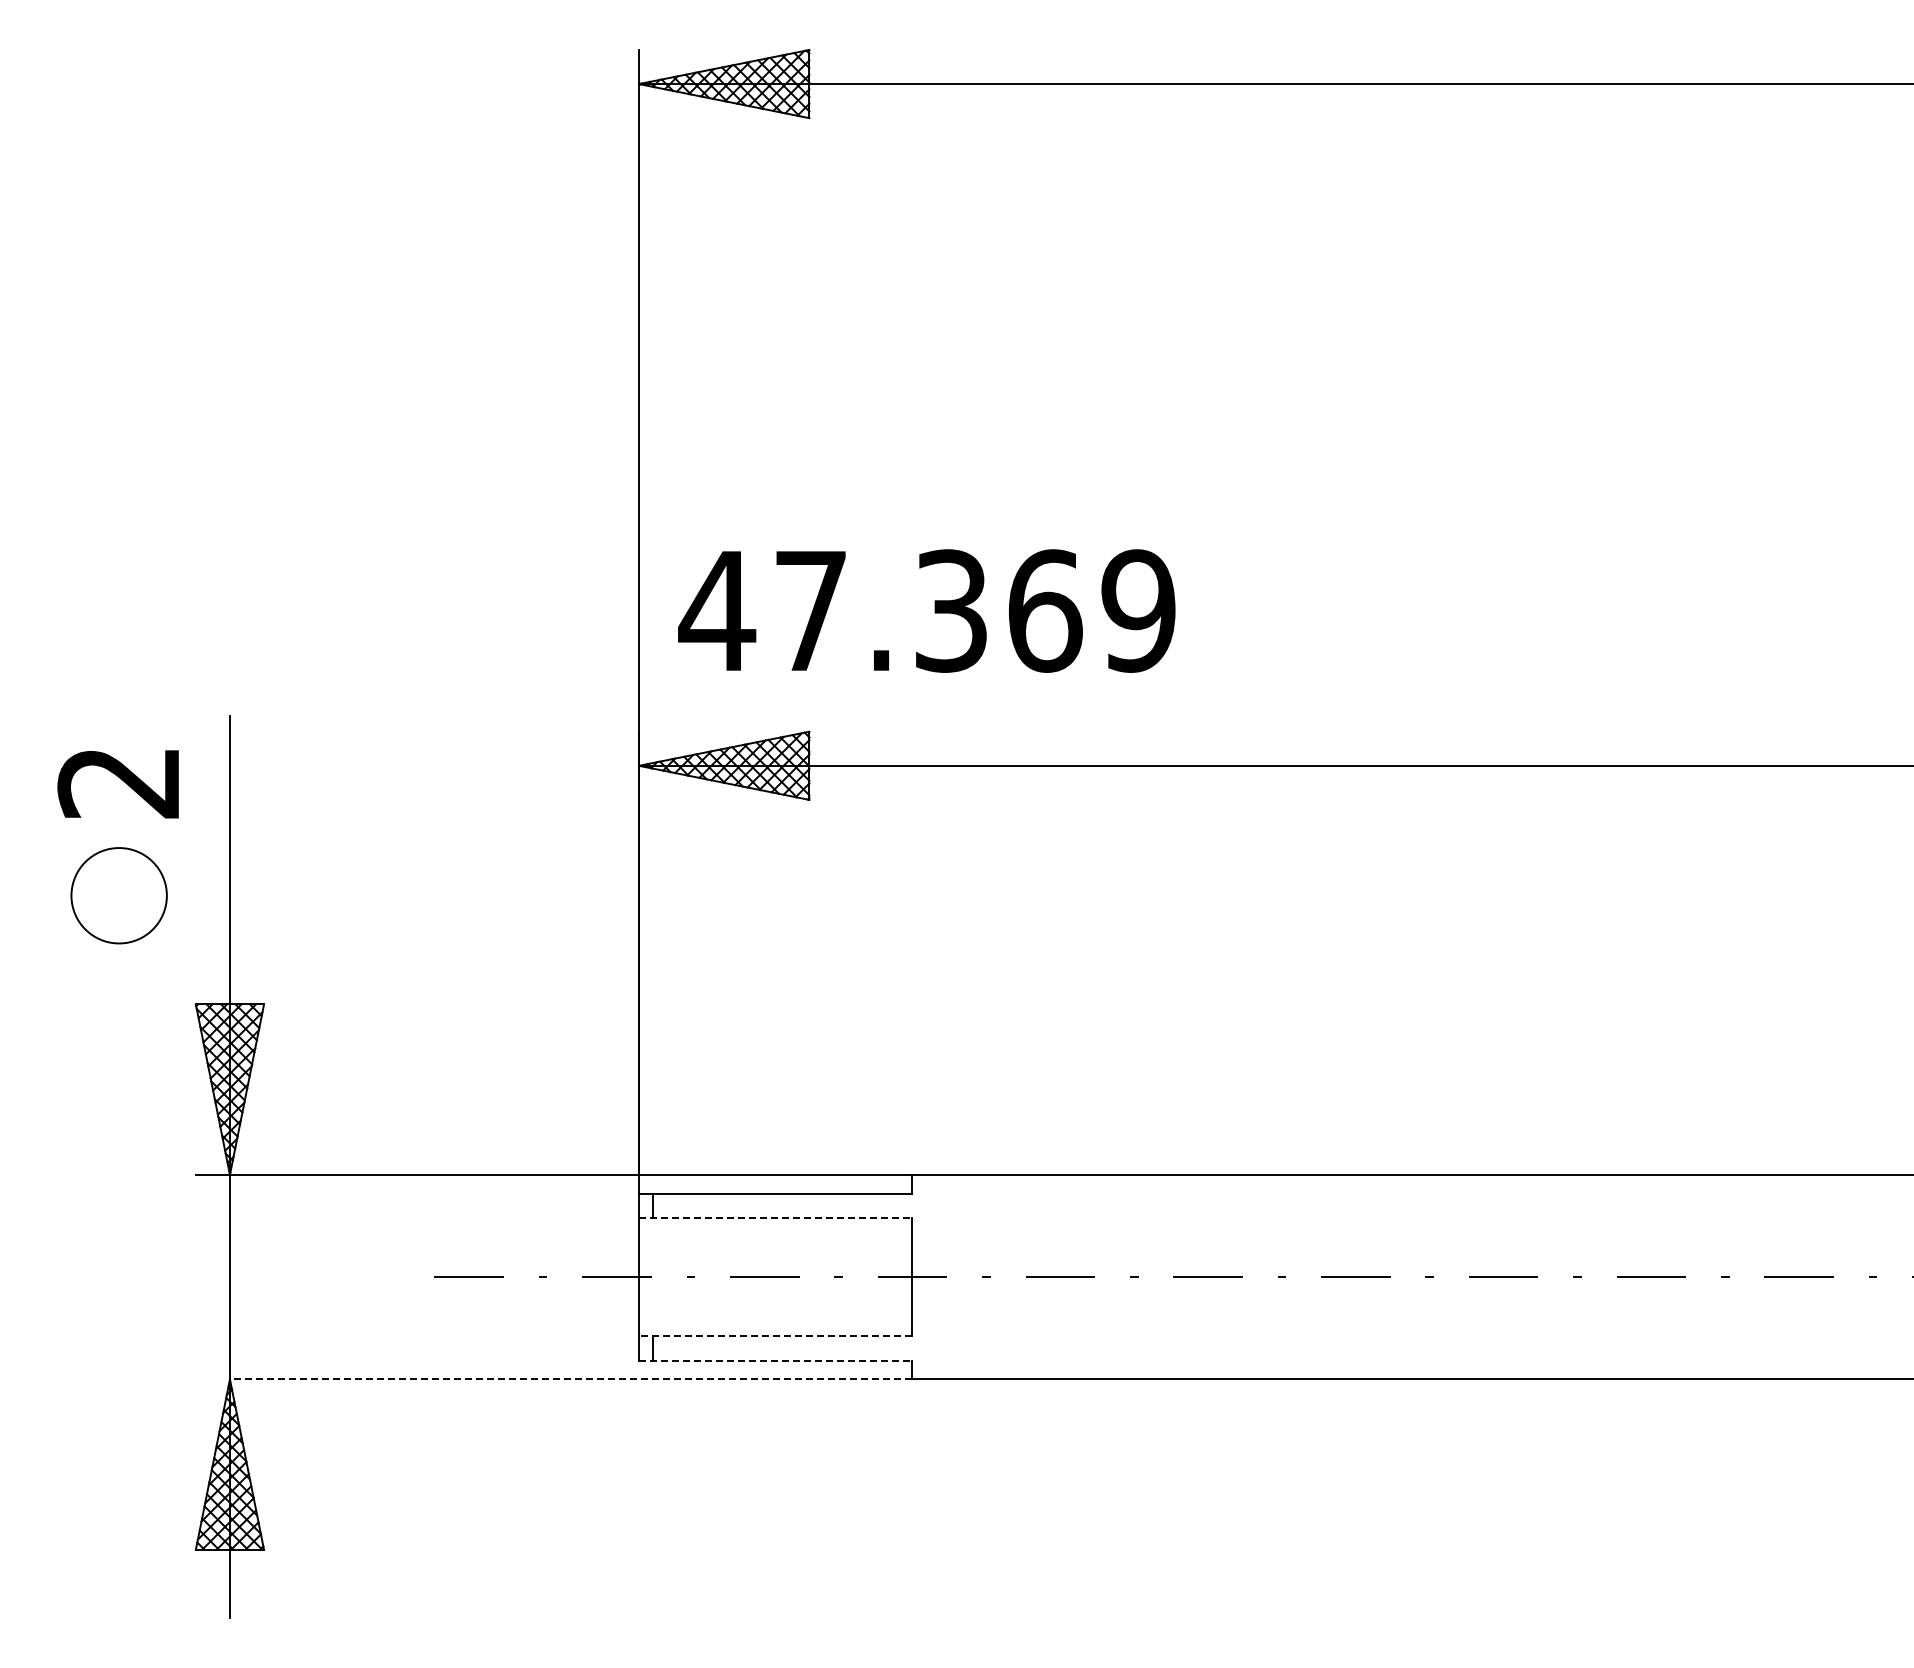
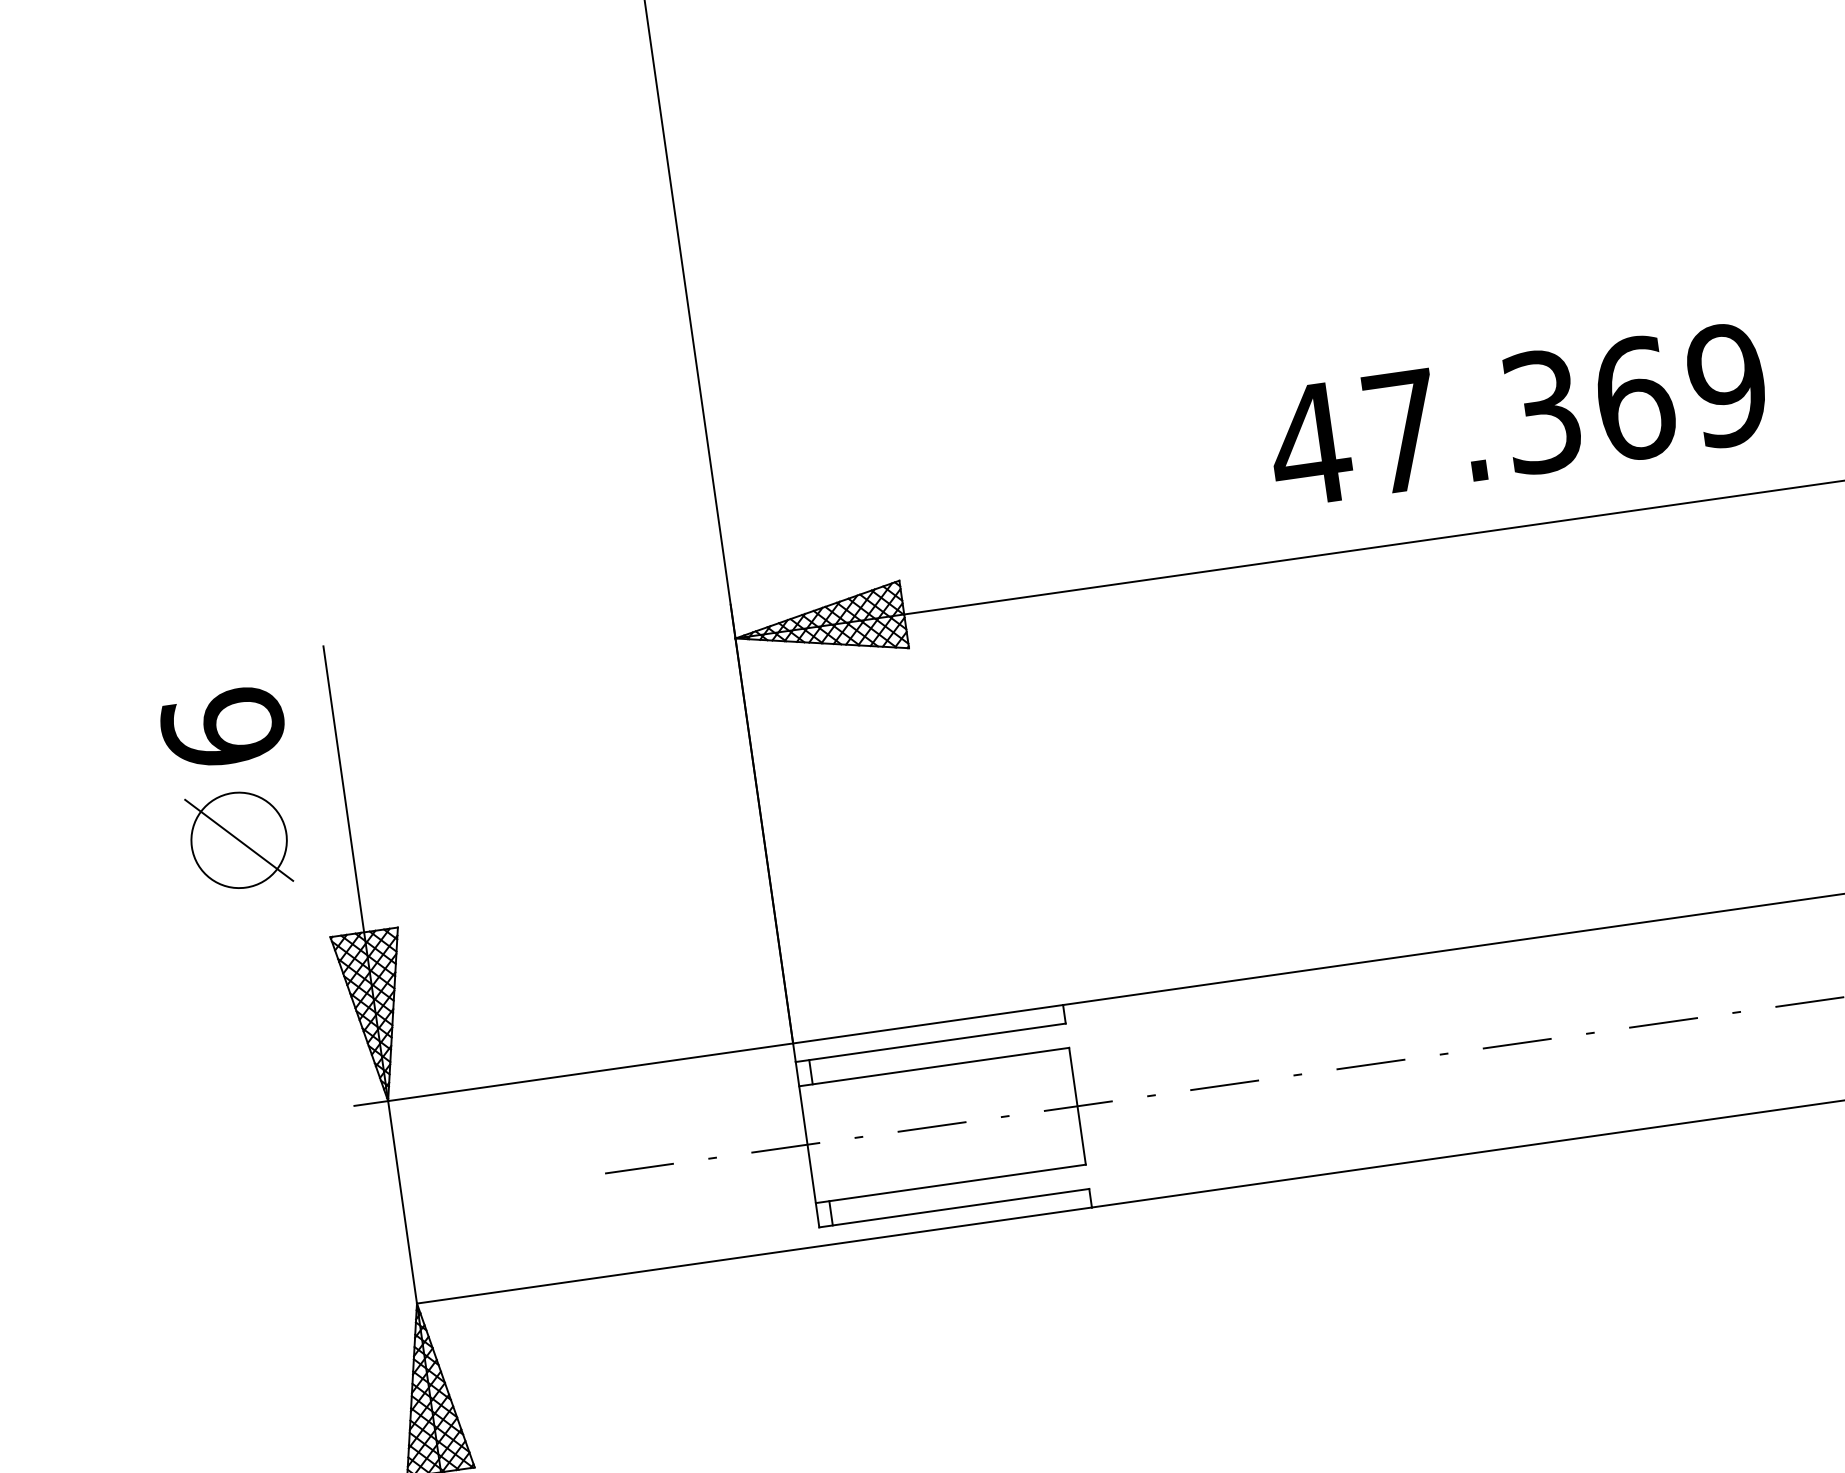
text: (926, 610) -> (1517, 414), moved
text: (119, 781) -> (223, 727), 2 -> 6
line: (118, 895) -> (238, 840), added
line: (775, 1218) -> (934, 1067), dashed -> solid
line: (774, 1336) -> (950, 1184), dashed -> solid
line: (775, 1360) -> (954, 1208), dashed -> solid
line: (570, 1379) -> (754, 1255), dashed -> solid

